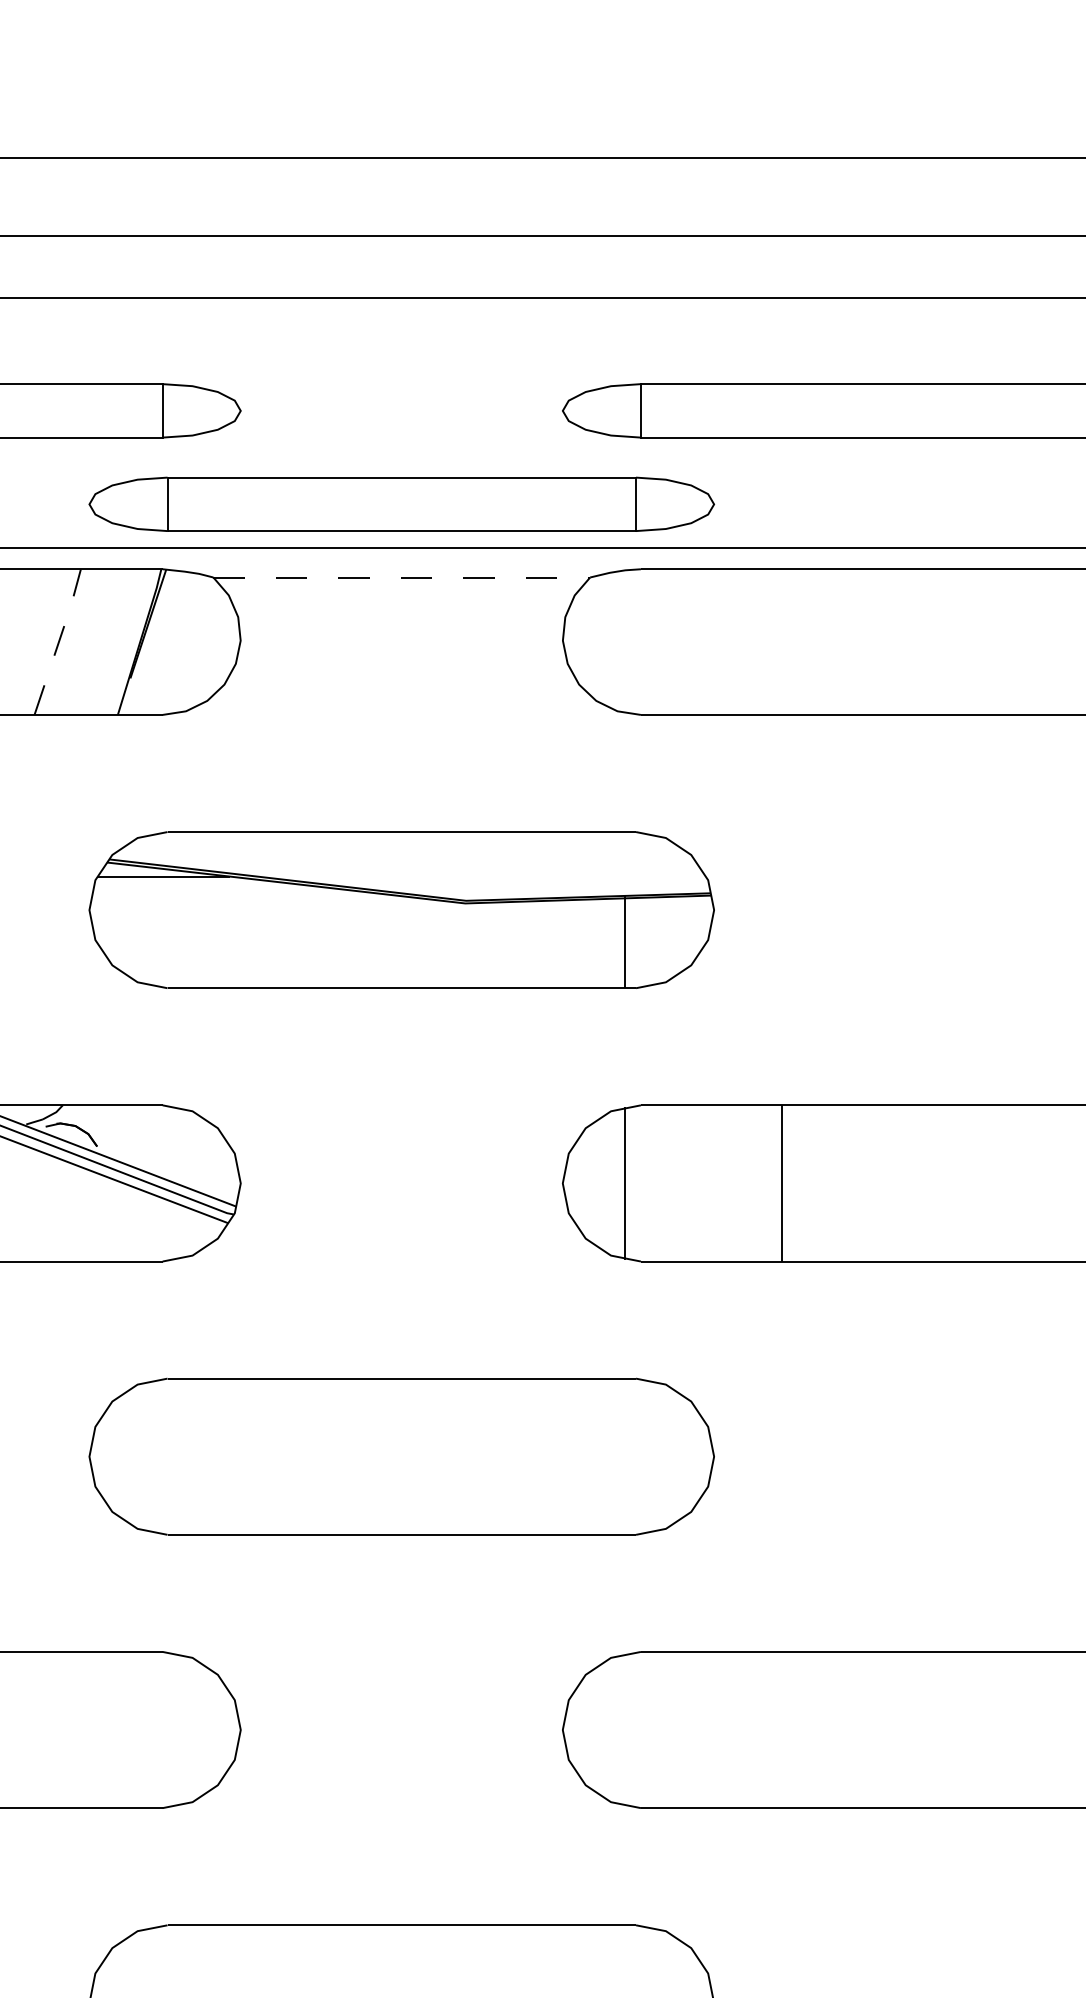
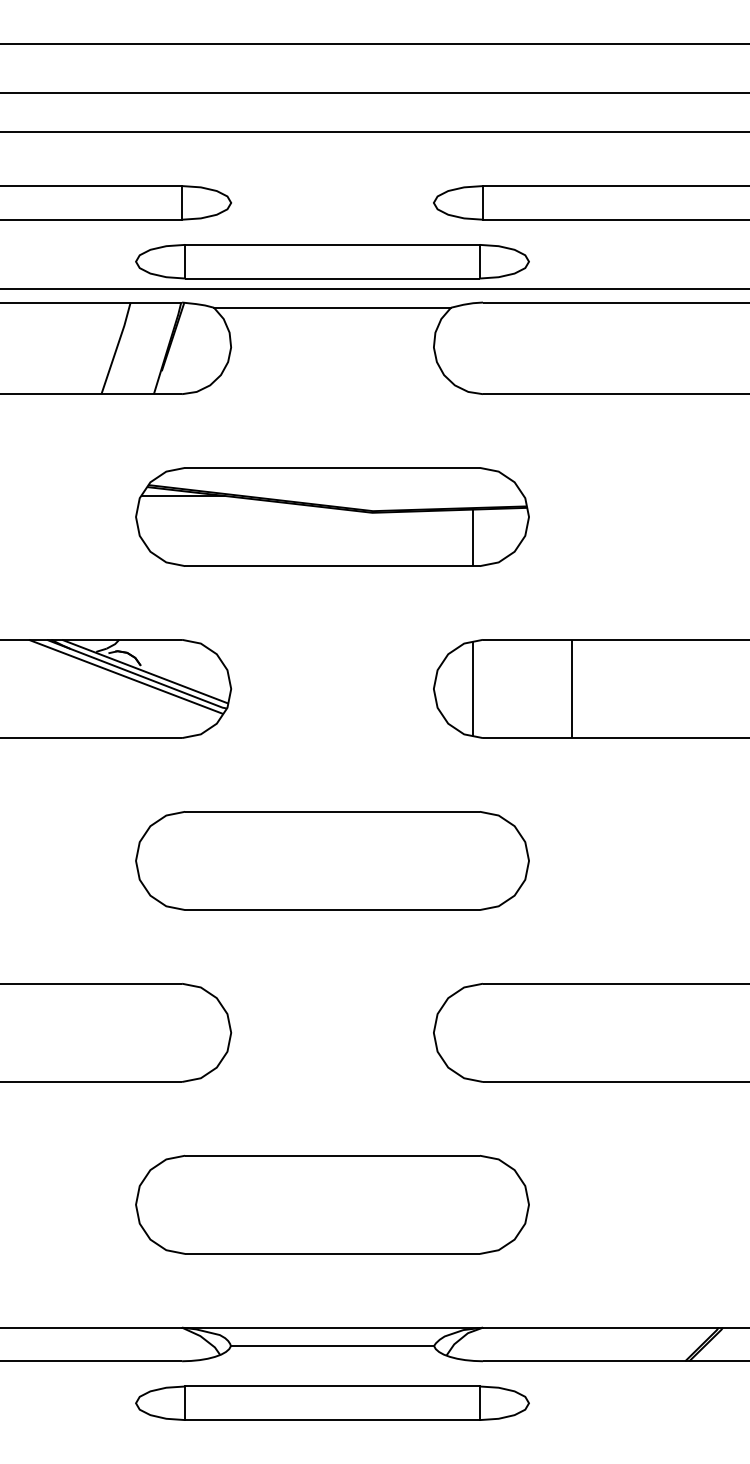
line: (401, 577) -> (332, 307), dashed -> solid
line: (58, 642) -> (116, 348), dashed -> solid

